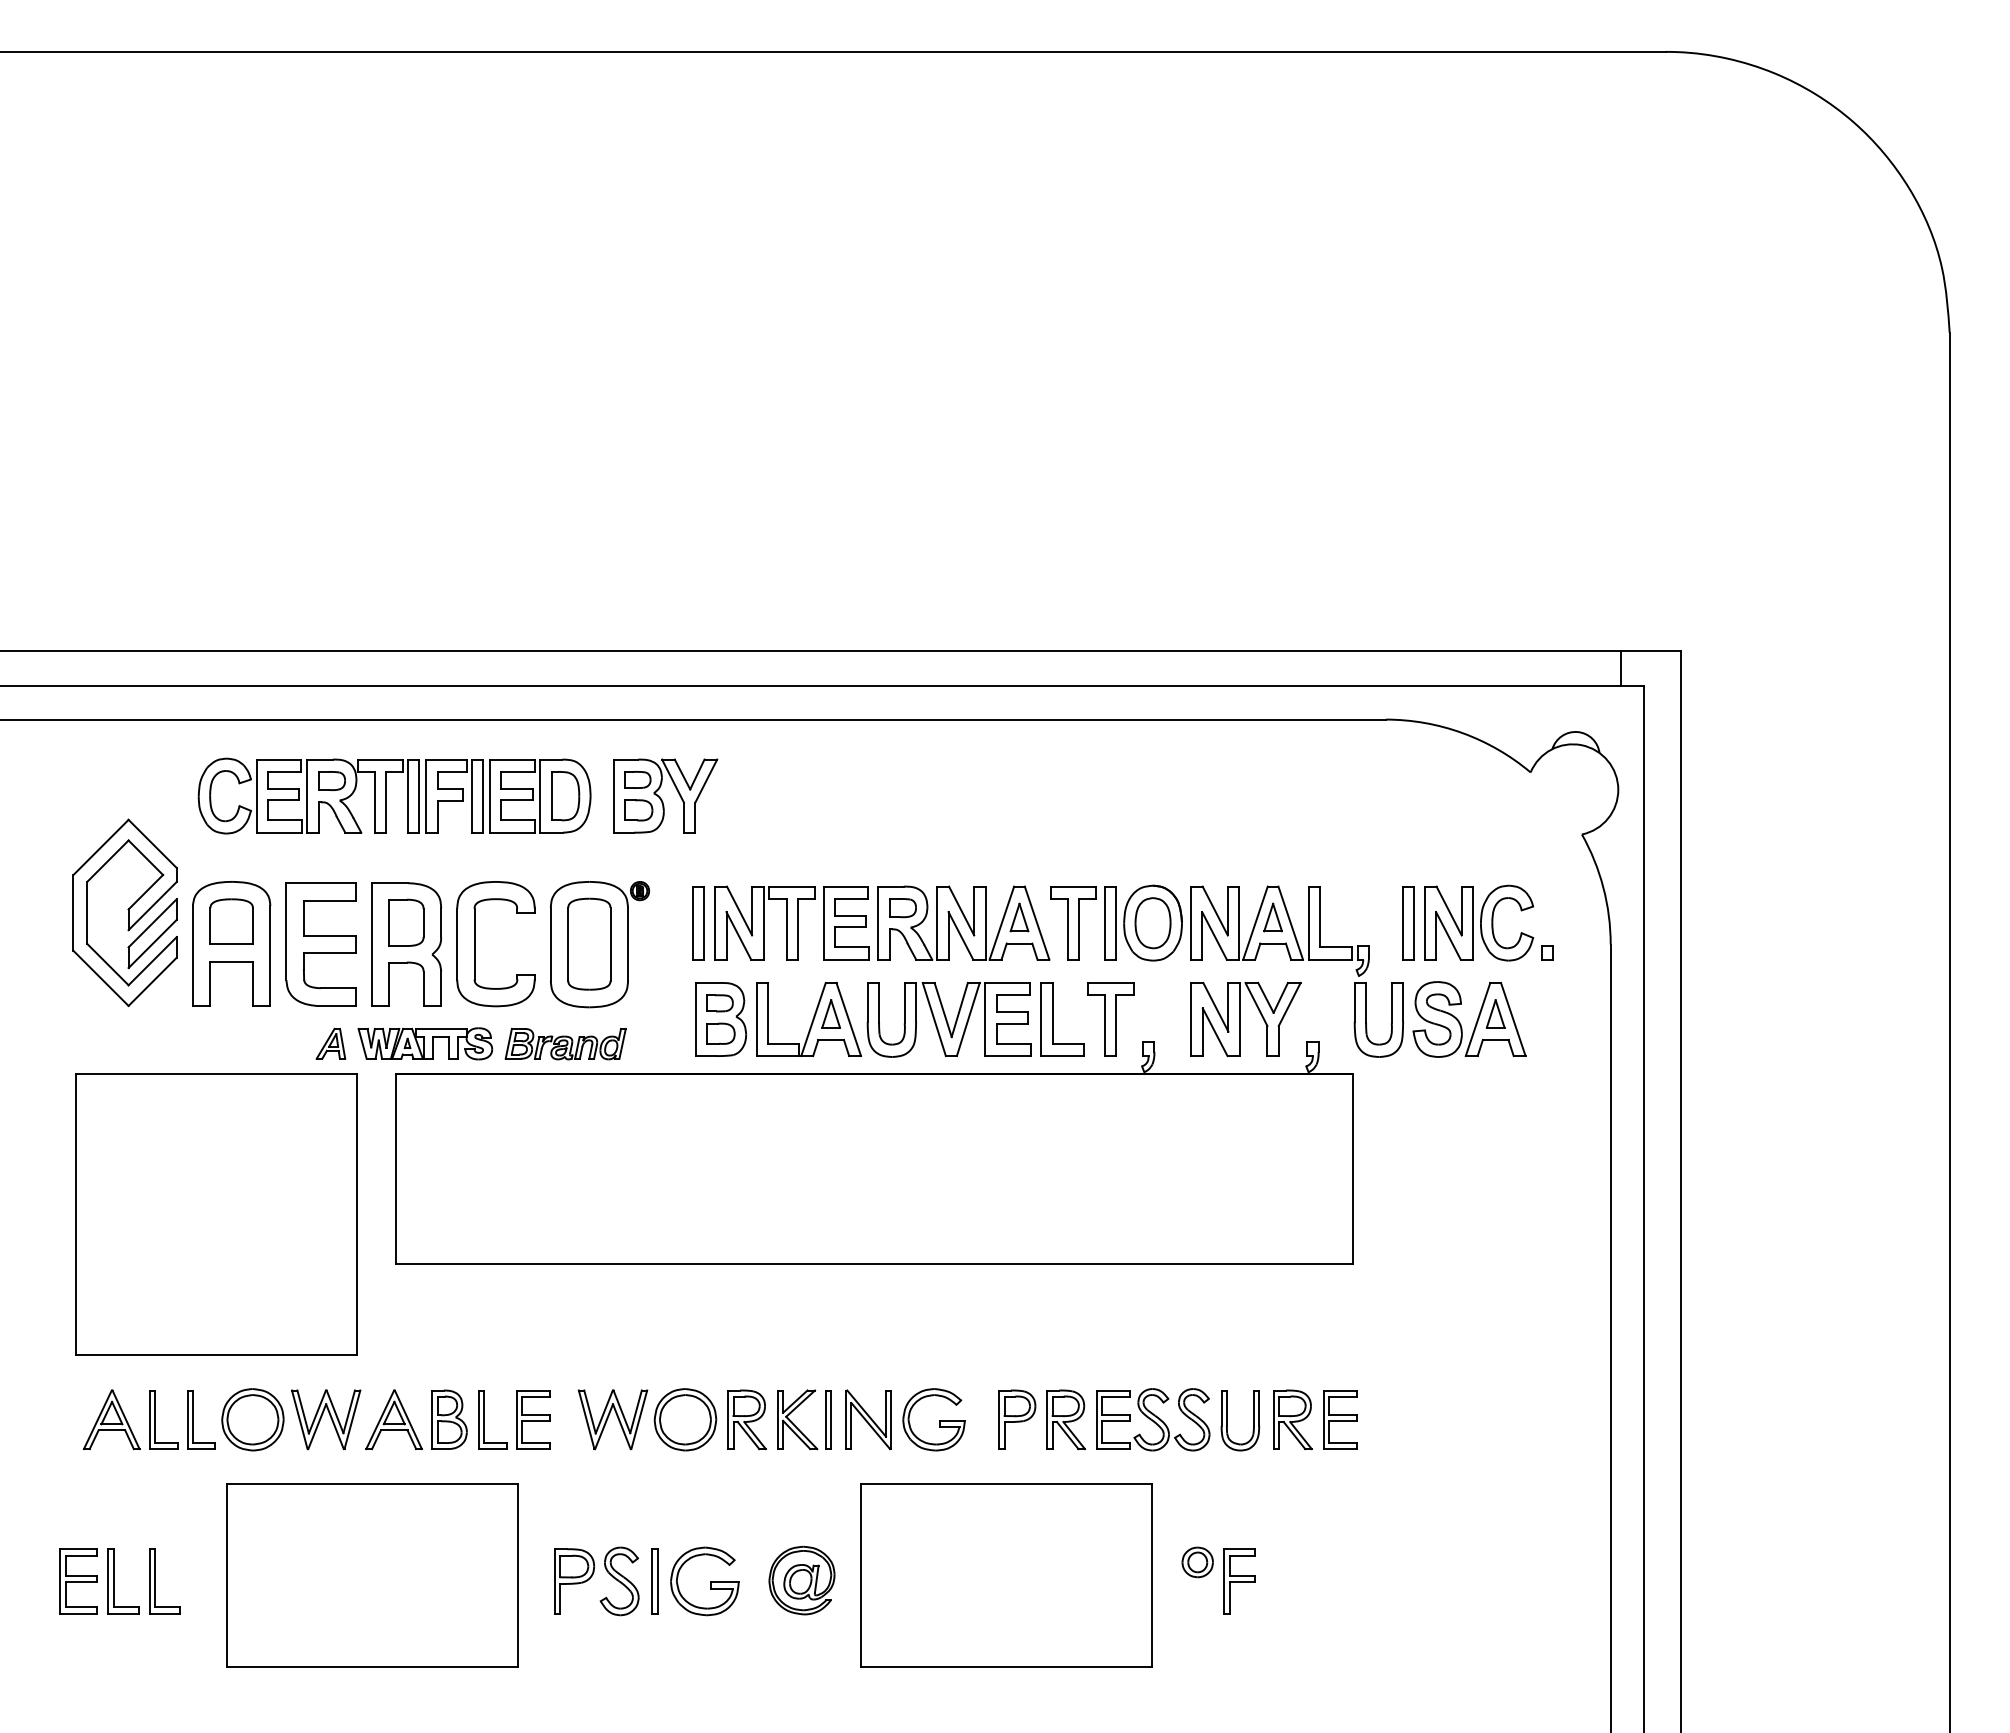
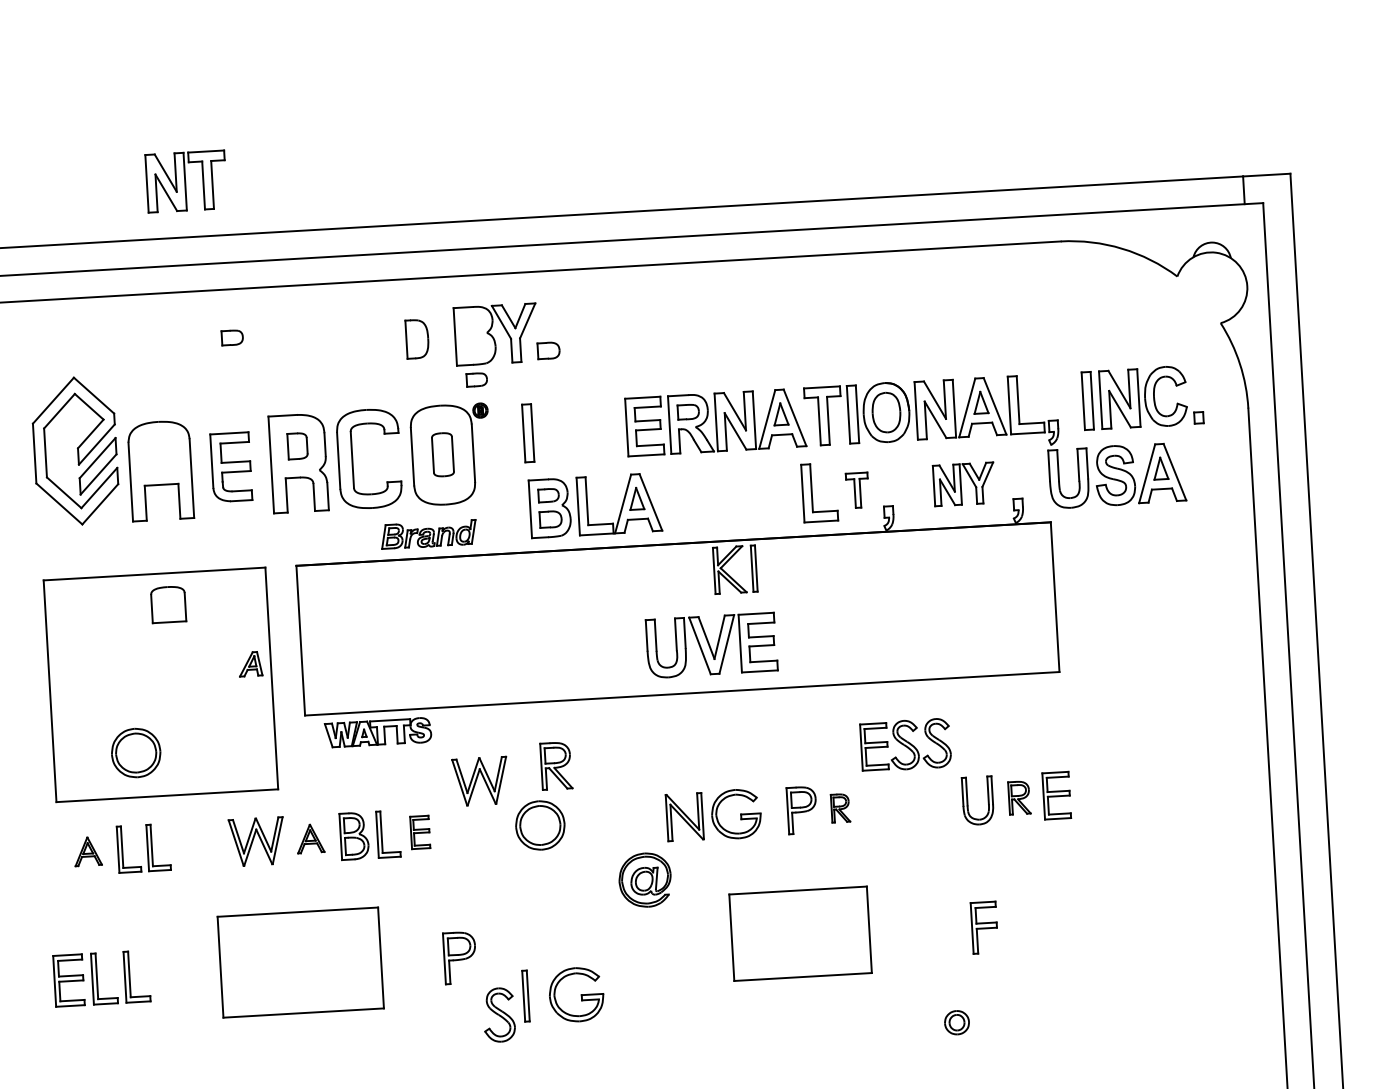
part: (637, 779) -> (476, 379), moved
part: (386, 795) -> (276, 346), removed
part: (638, 810) -> (548, 350), moved
part: (231, 921) -> (168, 604), moved
part: (406, 922) -> (297, 446), size x0.7
part: (764, 922) -> (185, 181), moved
part: (589, 943) -> (443, 454), size x0.6
part: (320, 944) -> (230, 467), size x0.7
part: (948, 1019) -> (711, 645), moved
part: (1110, 1019) -> (857, 490), size x0.6
part: (1245, 1019) -> (963, 484), size x0.7
part: (330, 1043) -> (250, 663), moved
part: (425, 1043) -> (378, 732), moved
part: (111, 1419) -> (87, 851), size x0.6
part: (252, 1419) -> (135, 752), moved
part: (393, 1419) -> (310, 838), size x0.6
part: (533, 1419) -> (420, 832), size x0.7
part: (612, 1419) -> (480, 781), moved
part: (746, 1419) -> (555, 765), moved
part: (1065, 1419) -> (840, 807), size x0.6
part: (1153, 1419) -> (906, 744), moved
part: (1292, 1419) -> (1019, 797), size x0.7
part: (796, 1426) -> (729, 575), moved
part: (1197, 1562) -> (956, 1022), moved
part: (372, 1575) -> (300, 962), size x0.7
part: (1006, 1575) -> (800, 933), size x0.6
part: (801, 1580) -> (644, 880), moved
part: (619, 1581) -> (499, 1015), moved
part: (654, 1581) -> (525, 996), moved
part: (704, 1581) -> (576, 994), moved

